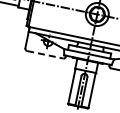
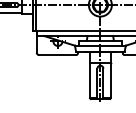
line: (46, 55) -> (58, 55), dashed -> solid

